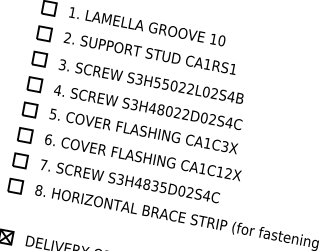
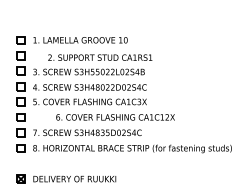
text: (150, 53) -> (100, 57), moved
text: (143, 157) -> (115, 117), moved

